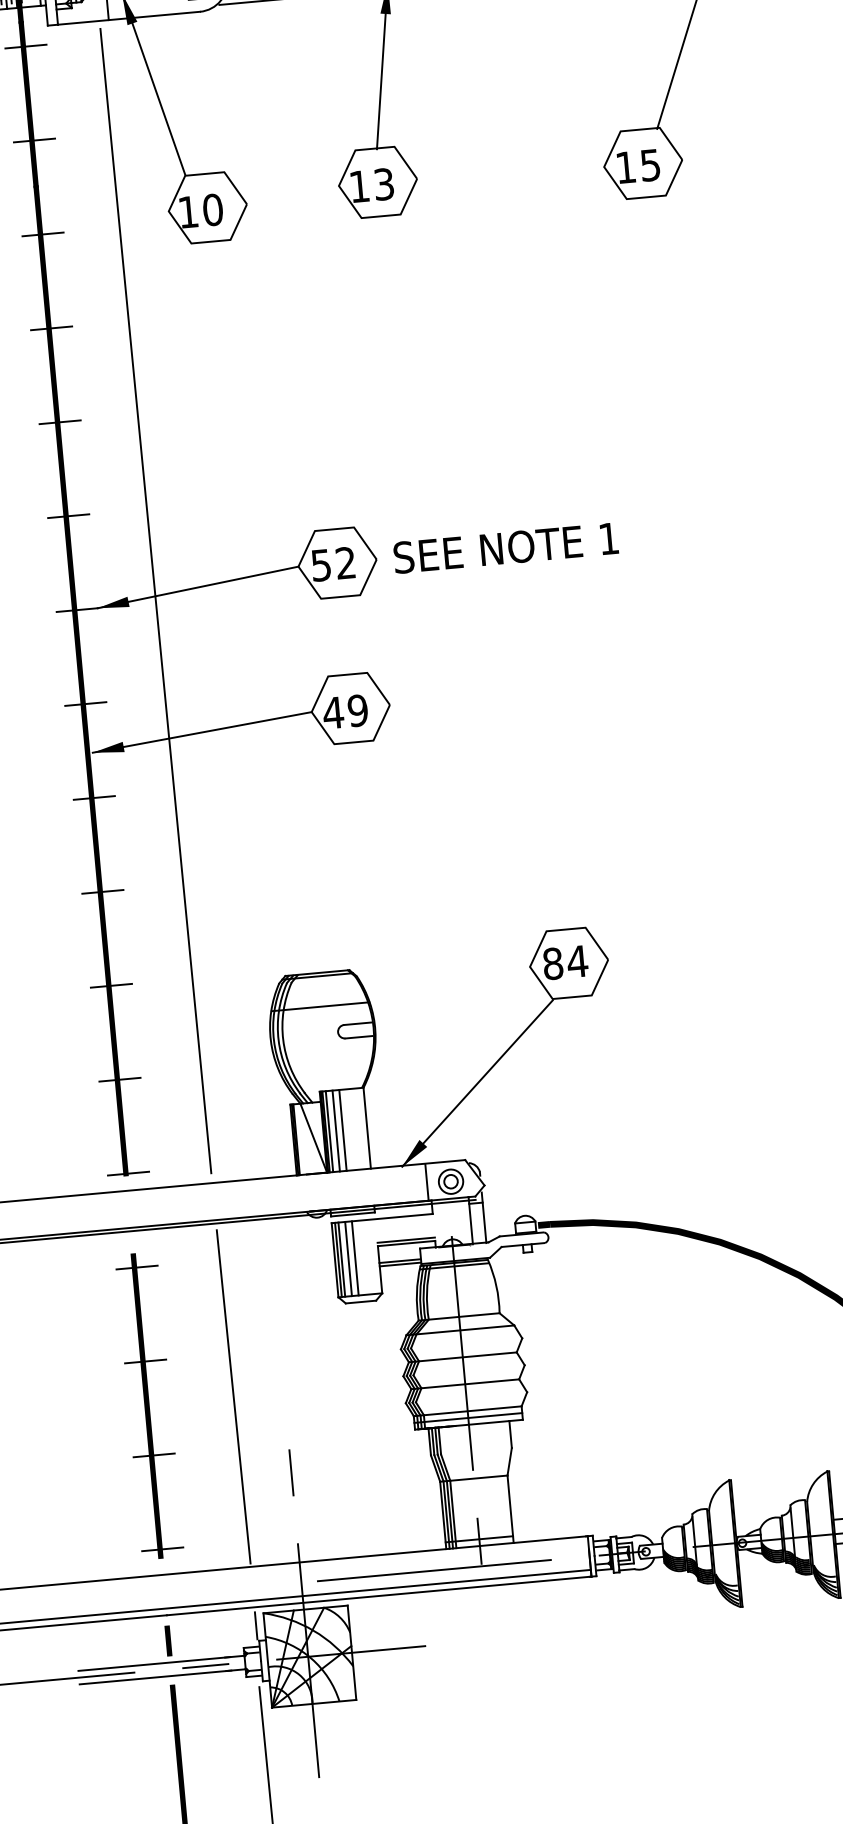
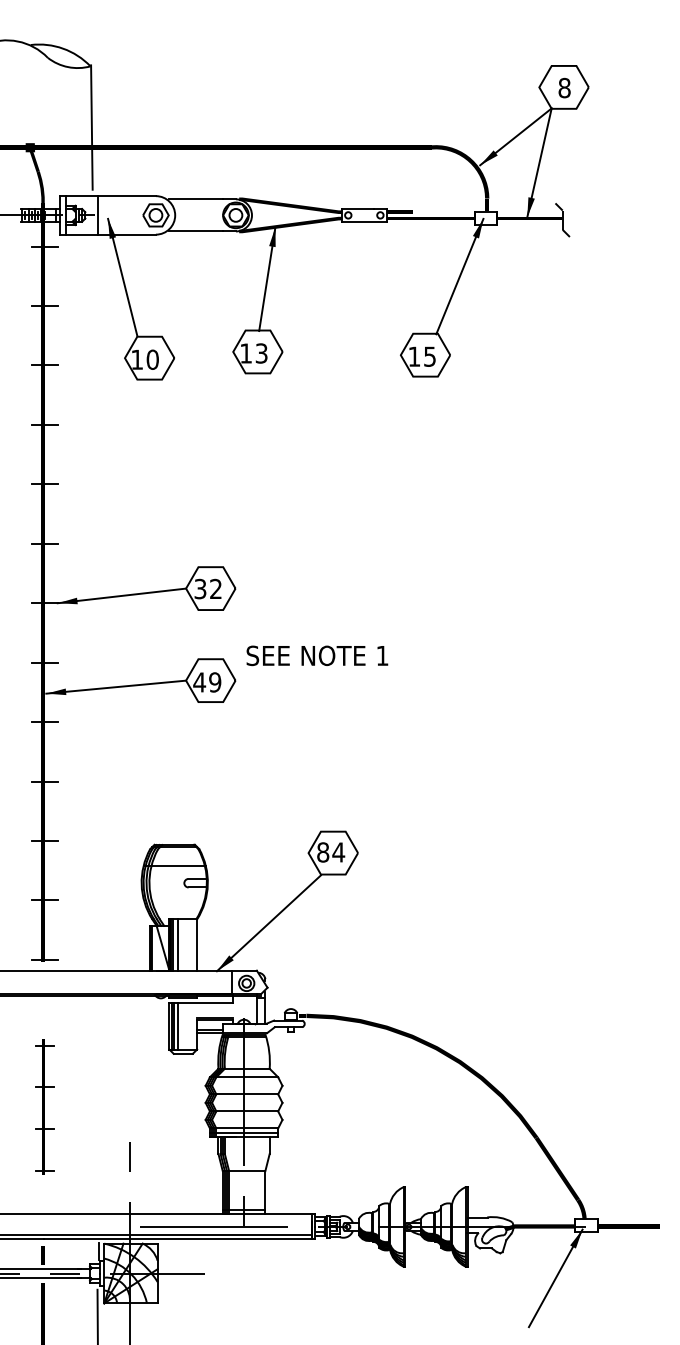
text: (506, 547) -> (317, 655), moved
text: (321, 564) -> (200, 588), 52 -> 32
line: (155, 600) -> (94, 601), removed
line: (342, 1129) -> (181, 944), removed
line: (355, 1257) -> (182, 1025), removed
line: (232, 1396) -> (97, 1105), removed
part: (149, 1405) -> (44, 1106), size x0.7

